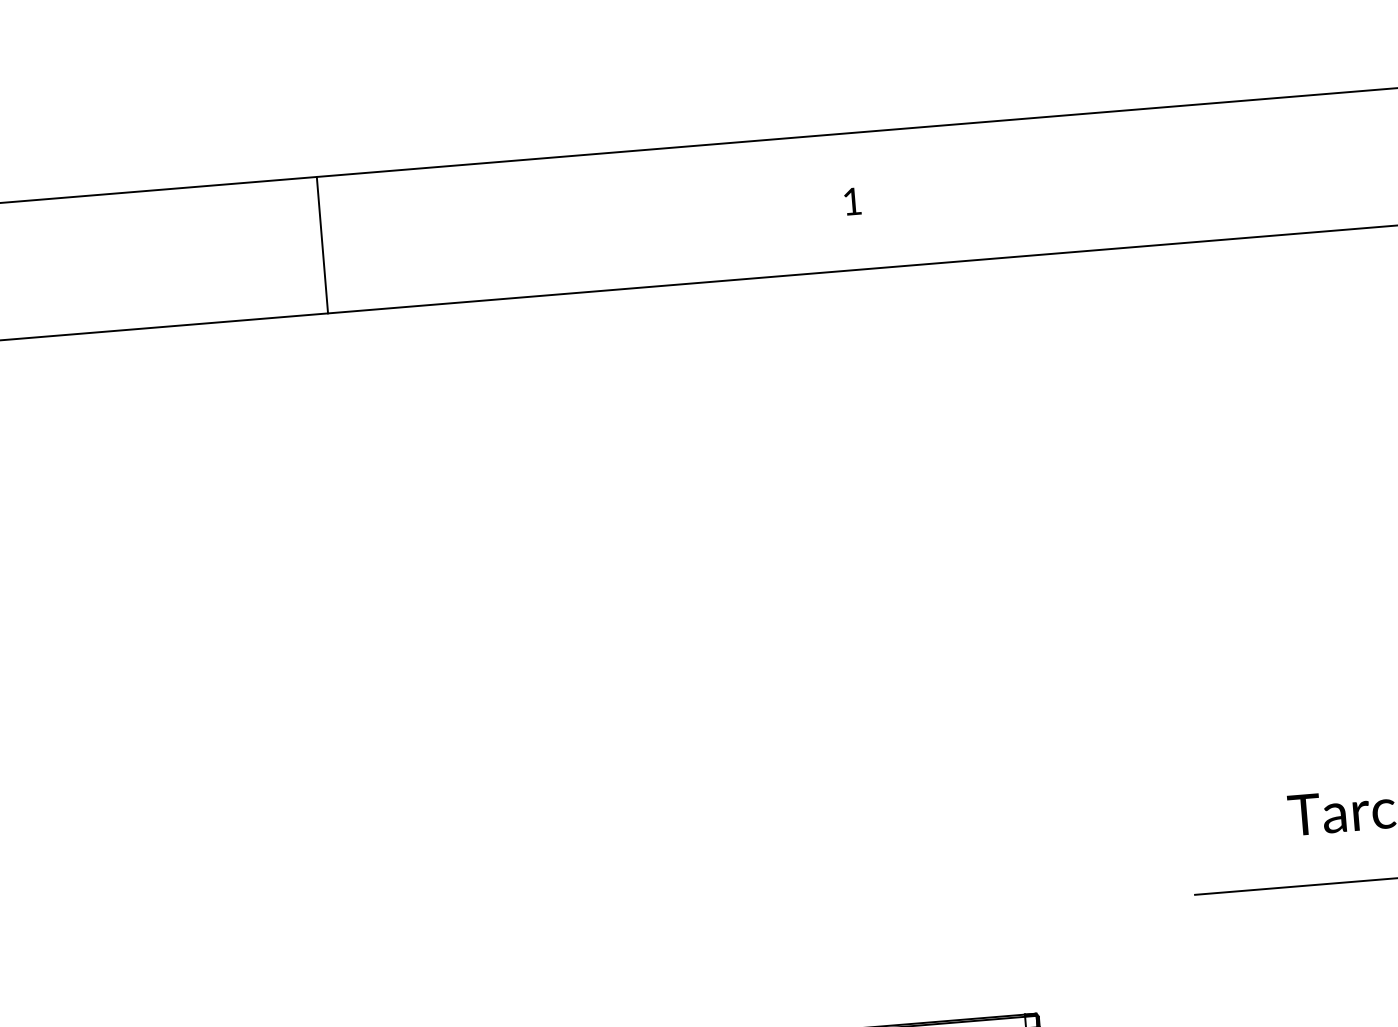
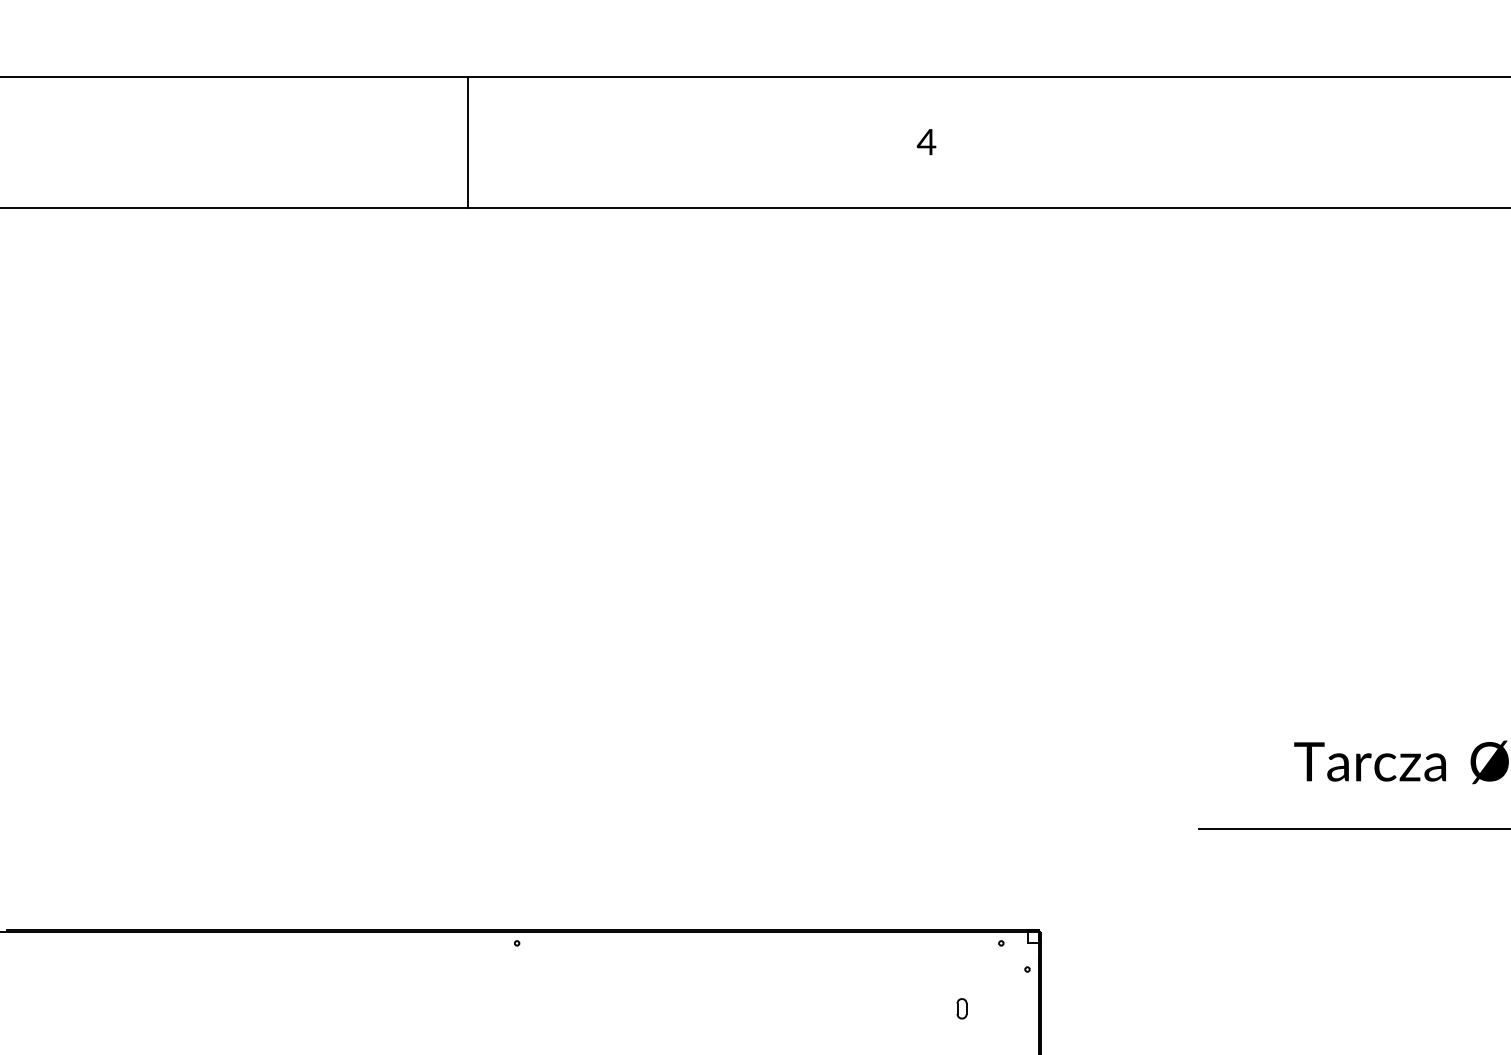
text: (852, 202) -> (926, 142), 1 -> 4
line: (322, 244) -> (468, 141), moved

